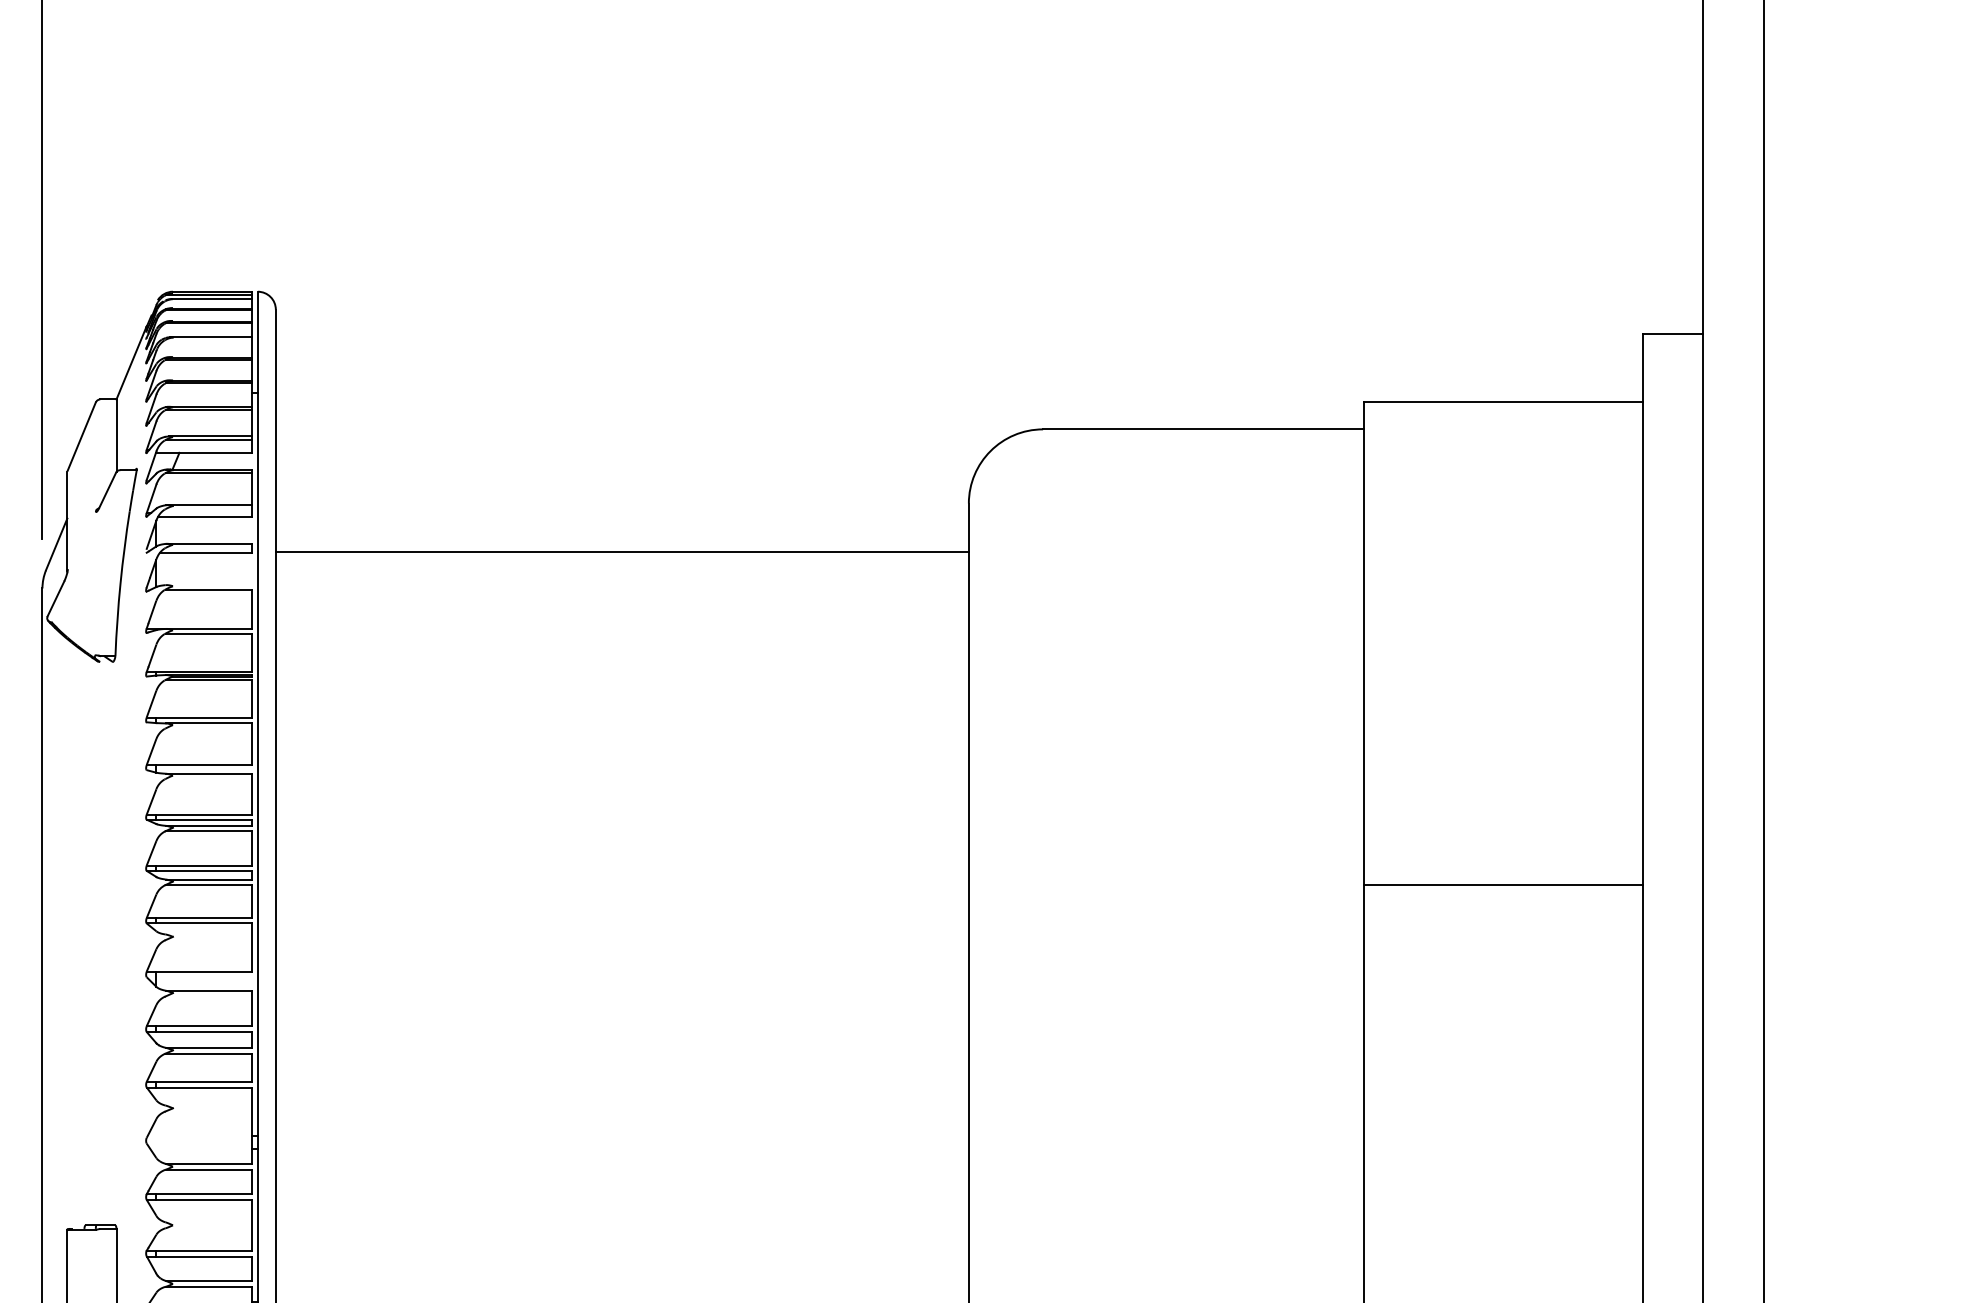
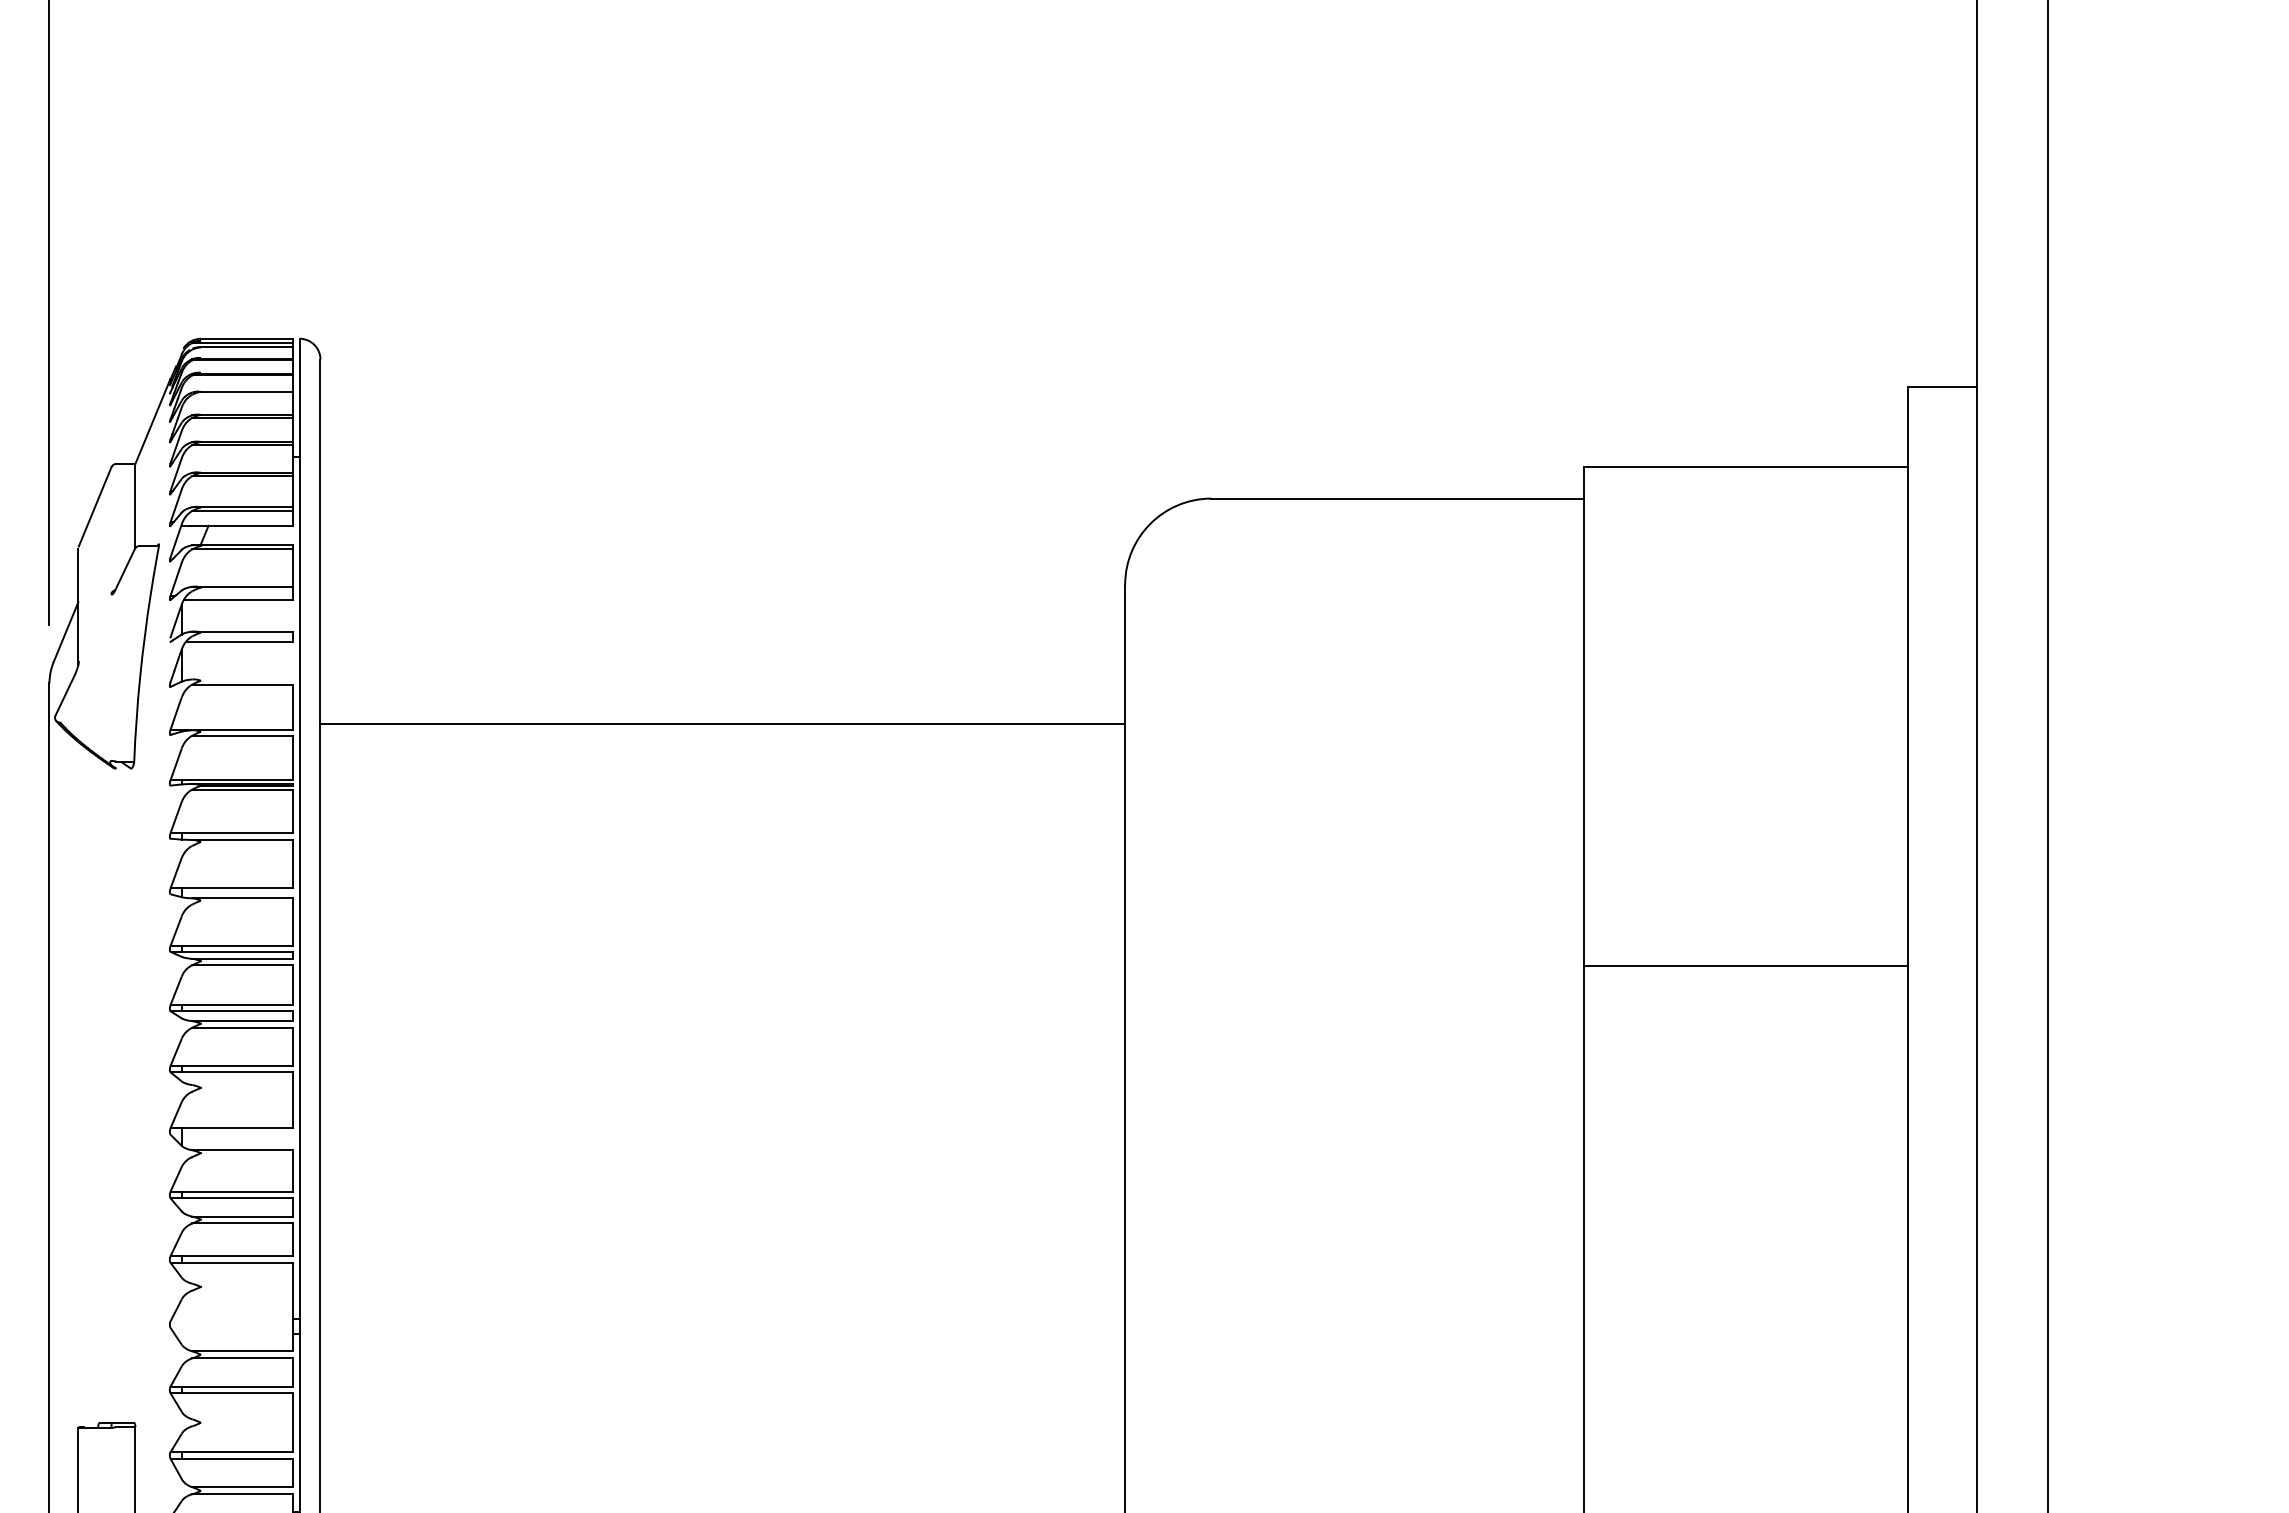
line: (622, 552) -> (722, 724), moved
line: (1503, 884) -> (1745, 966), moved

